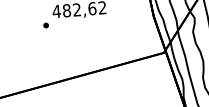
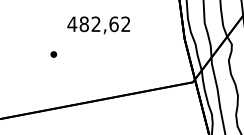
part: (45, 25) -> (53, 54), moved

